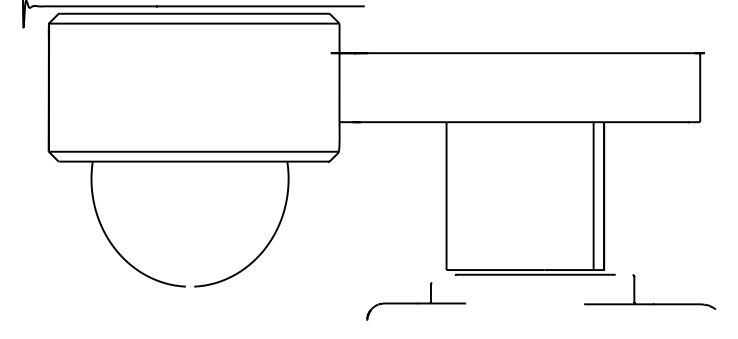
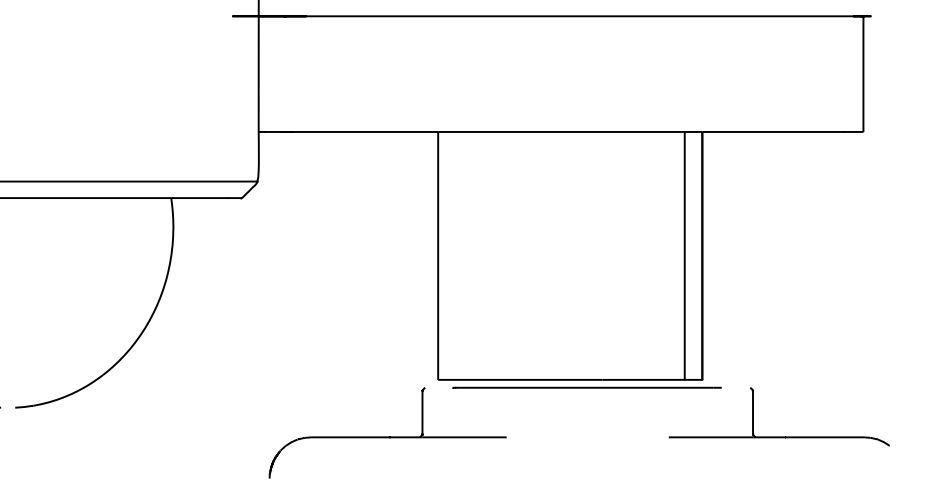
part: (416, 301) -> (387, 432), size x1.43

